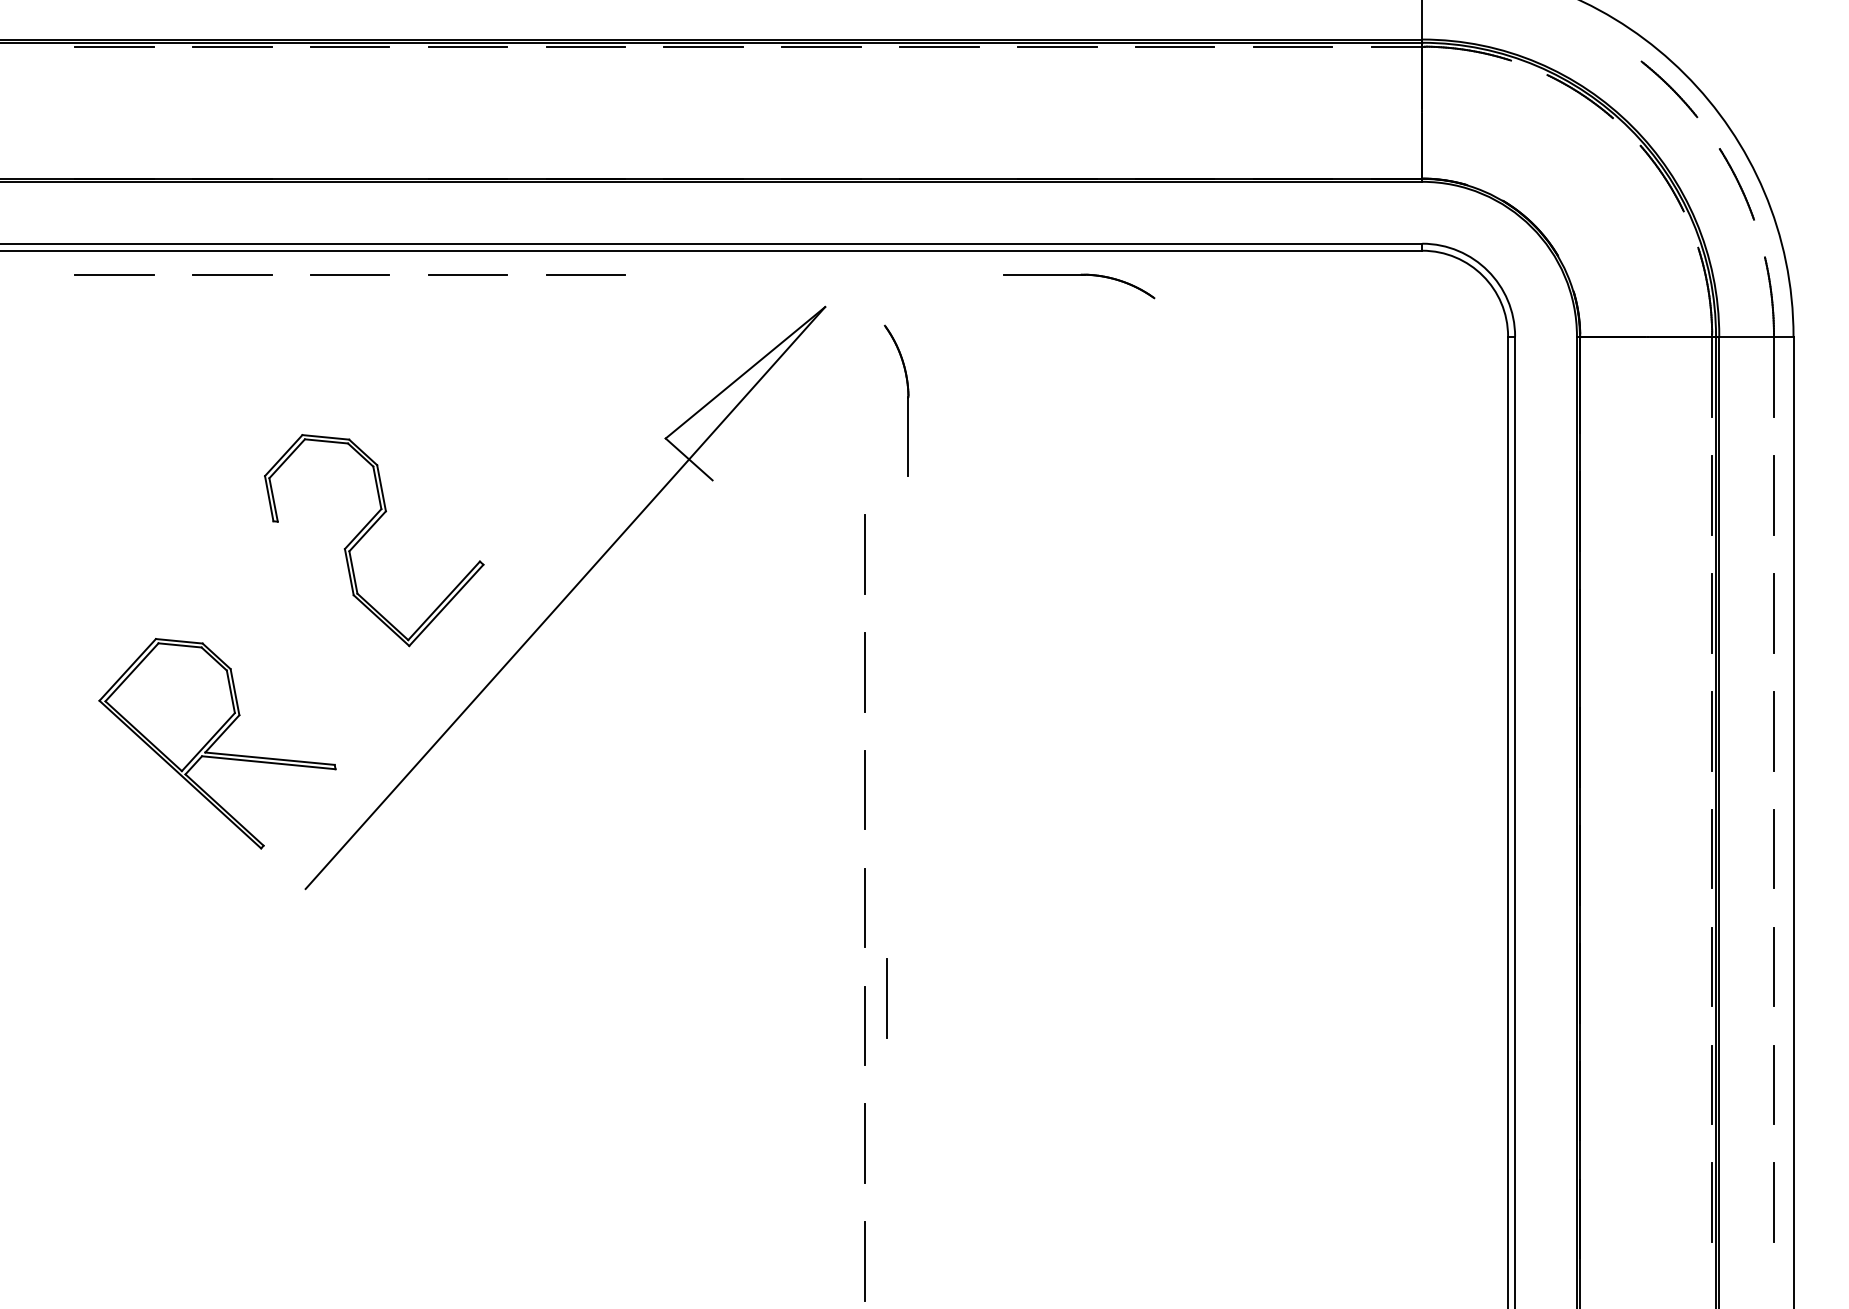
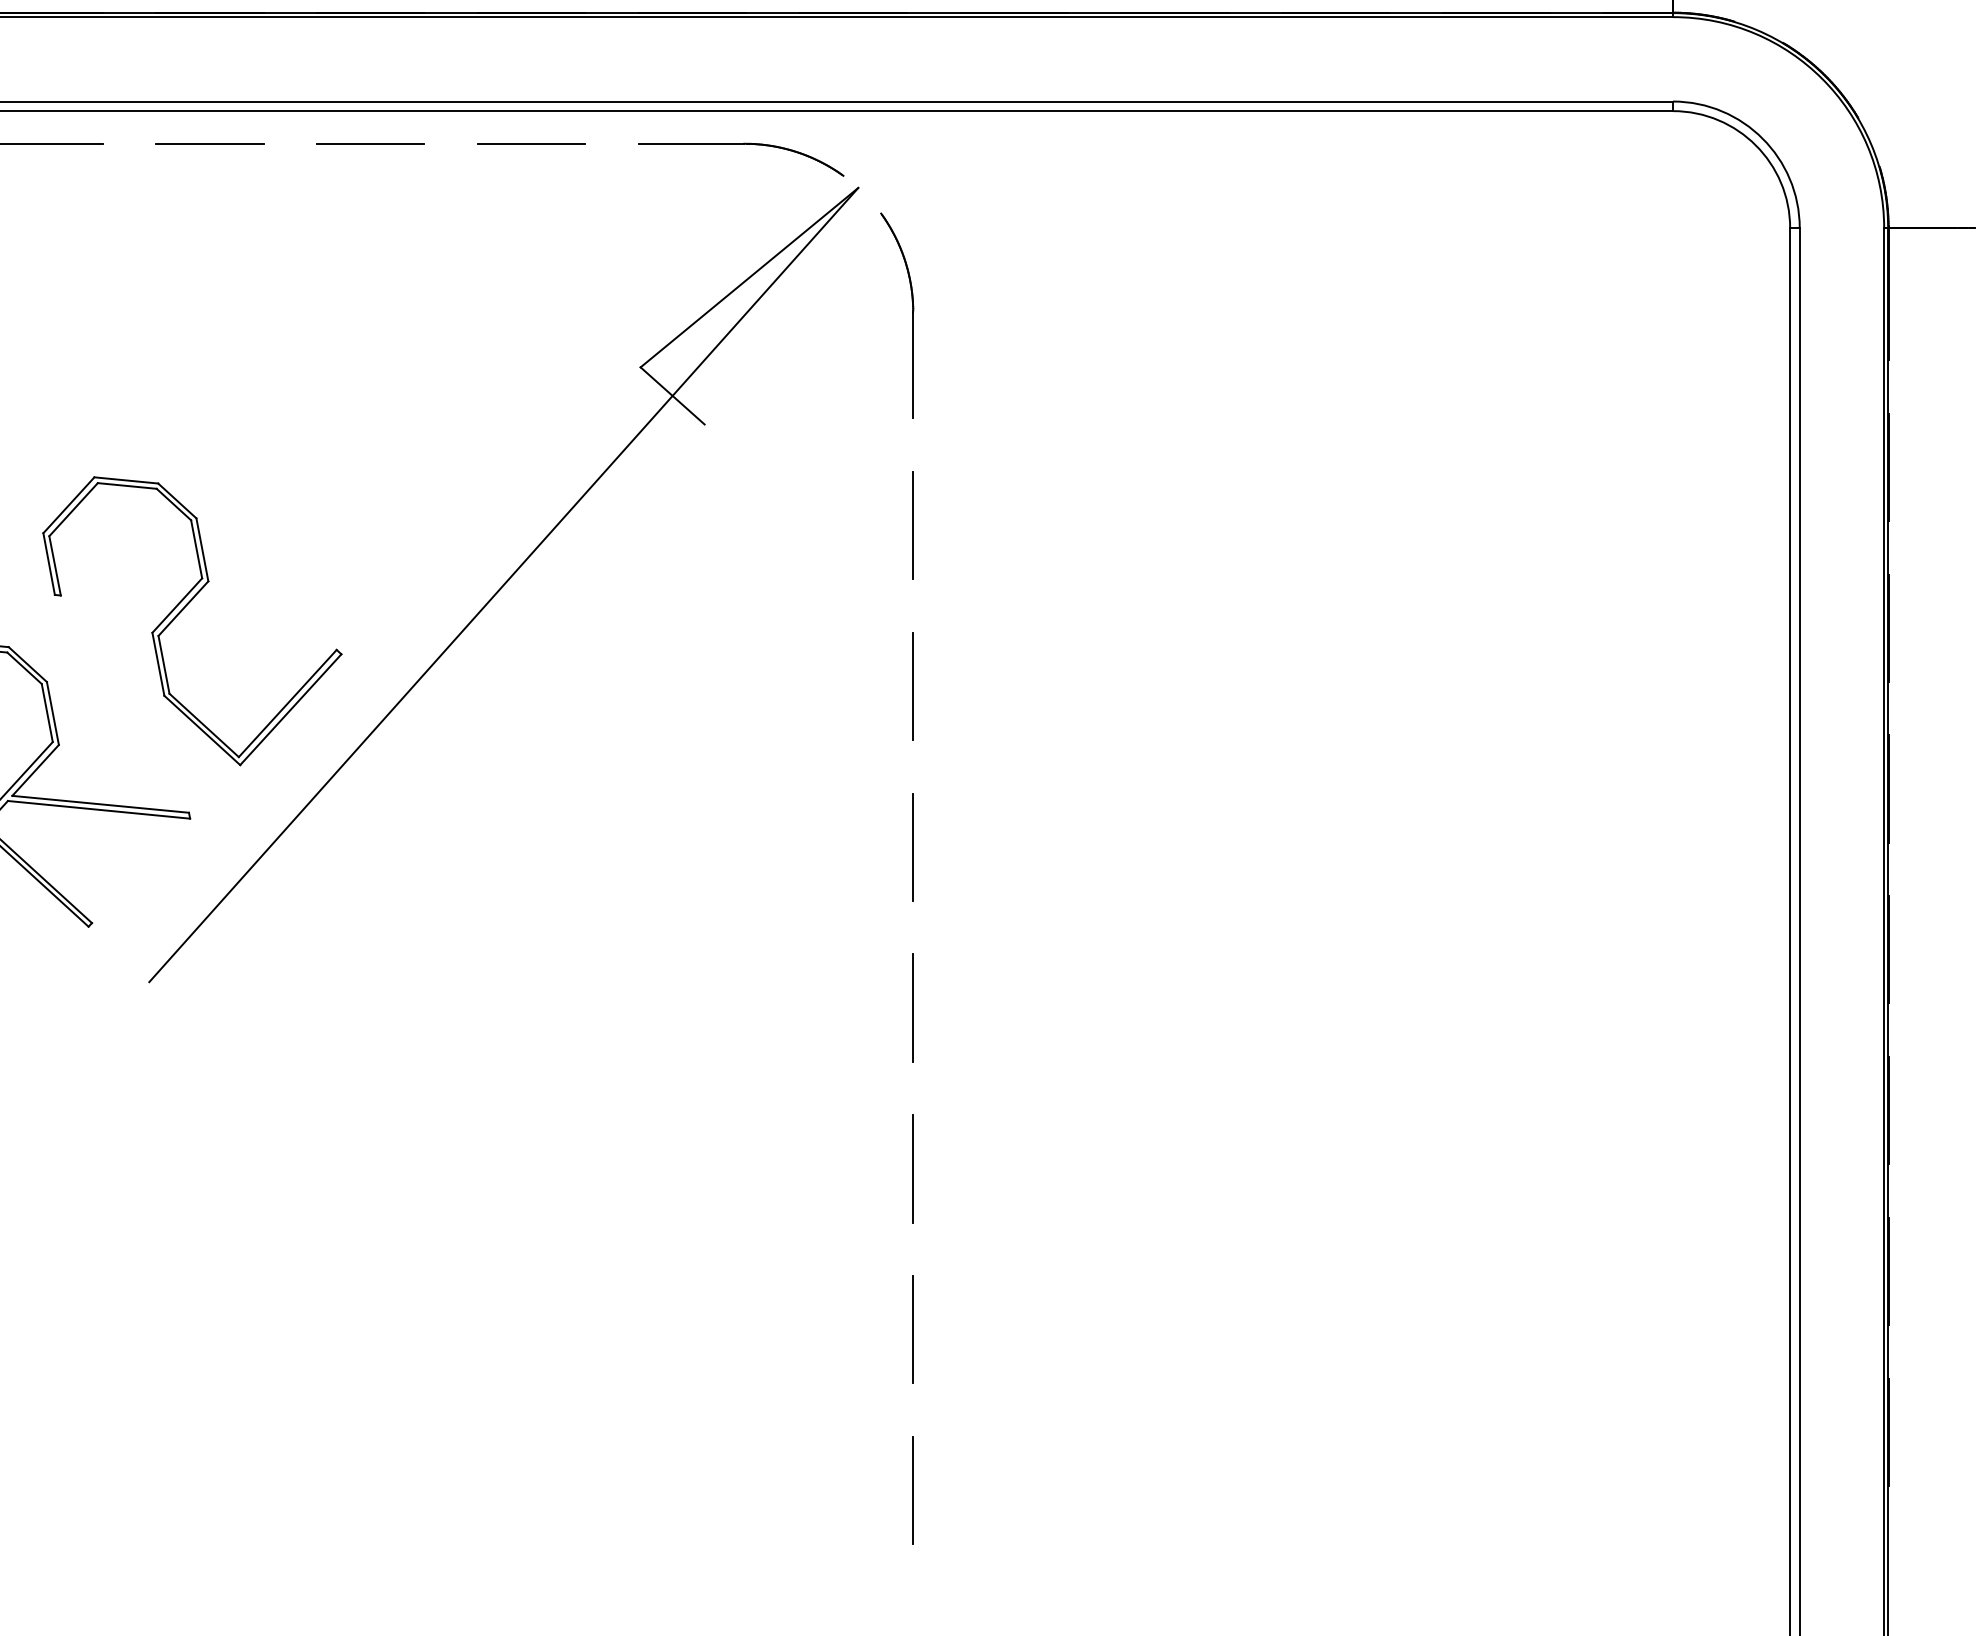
part: (1079, 275) -> (741, 144), moved
part: (907, 400) -> (911, 315), moved
part: (366, 534) -> (181, 612), moved
line: (886, 998) -> (941, 1131), removed

